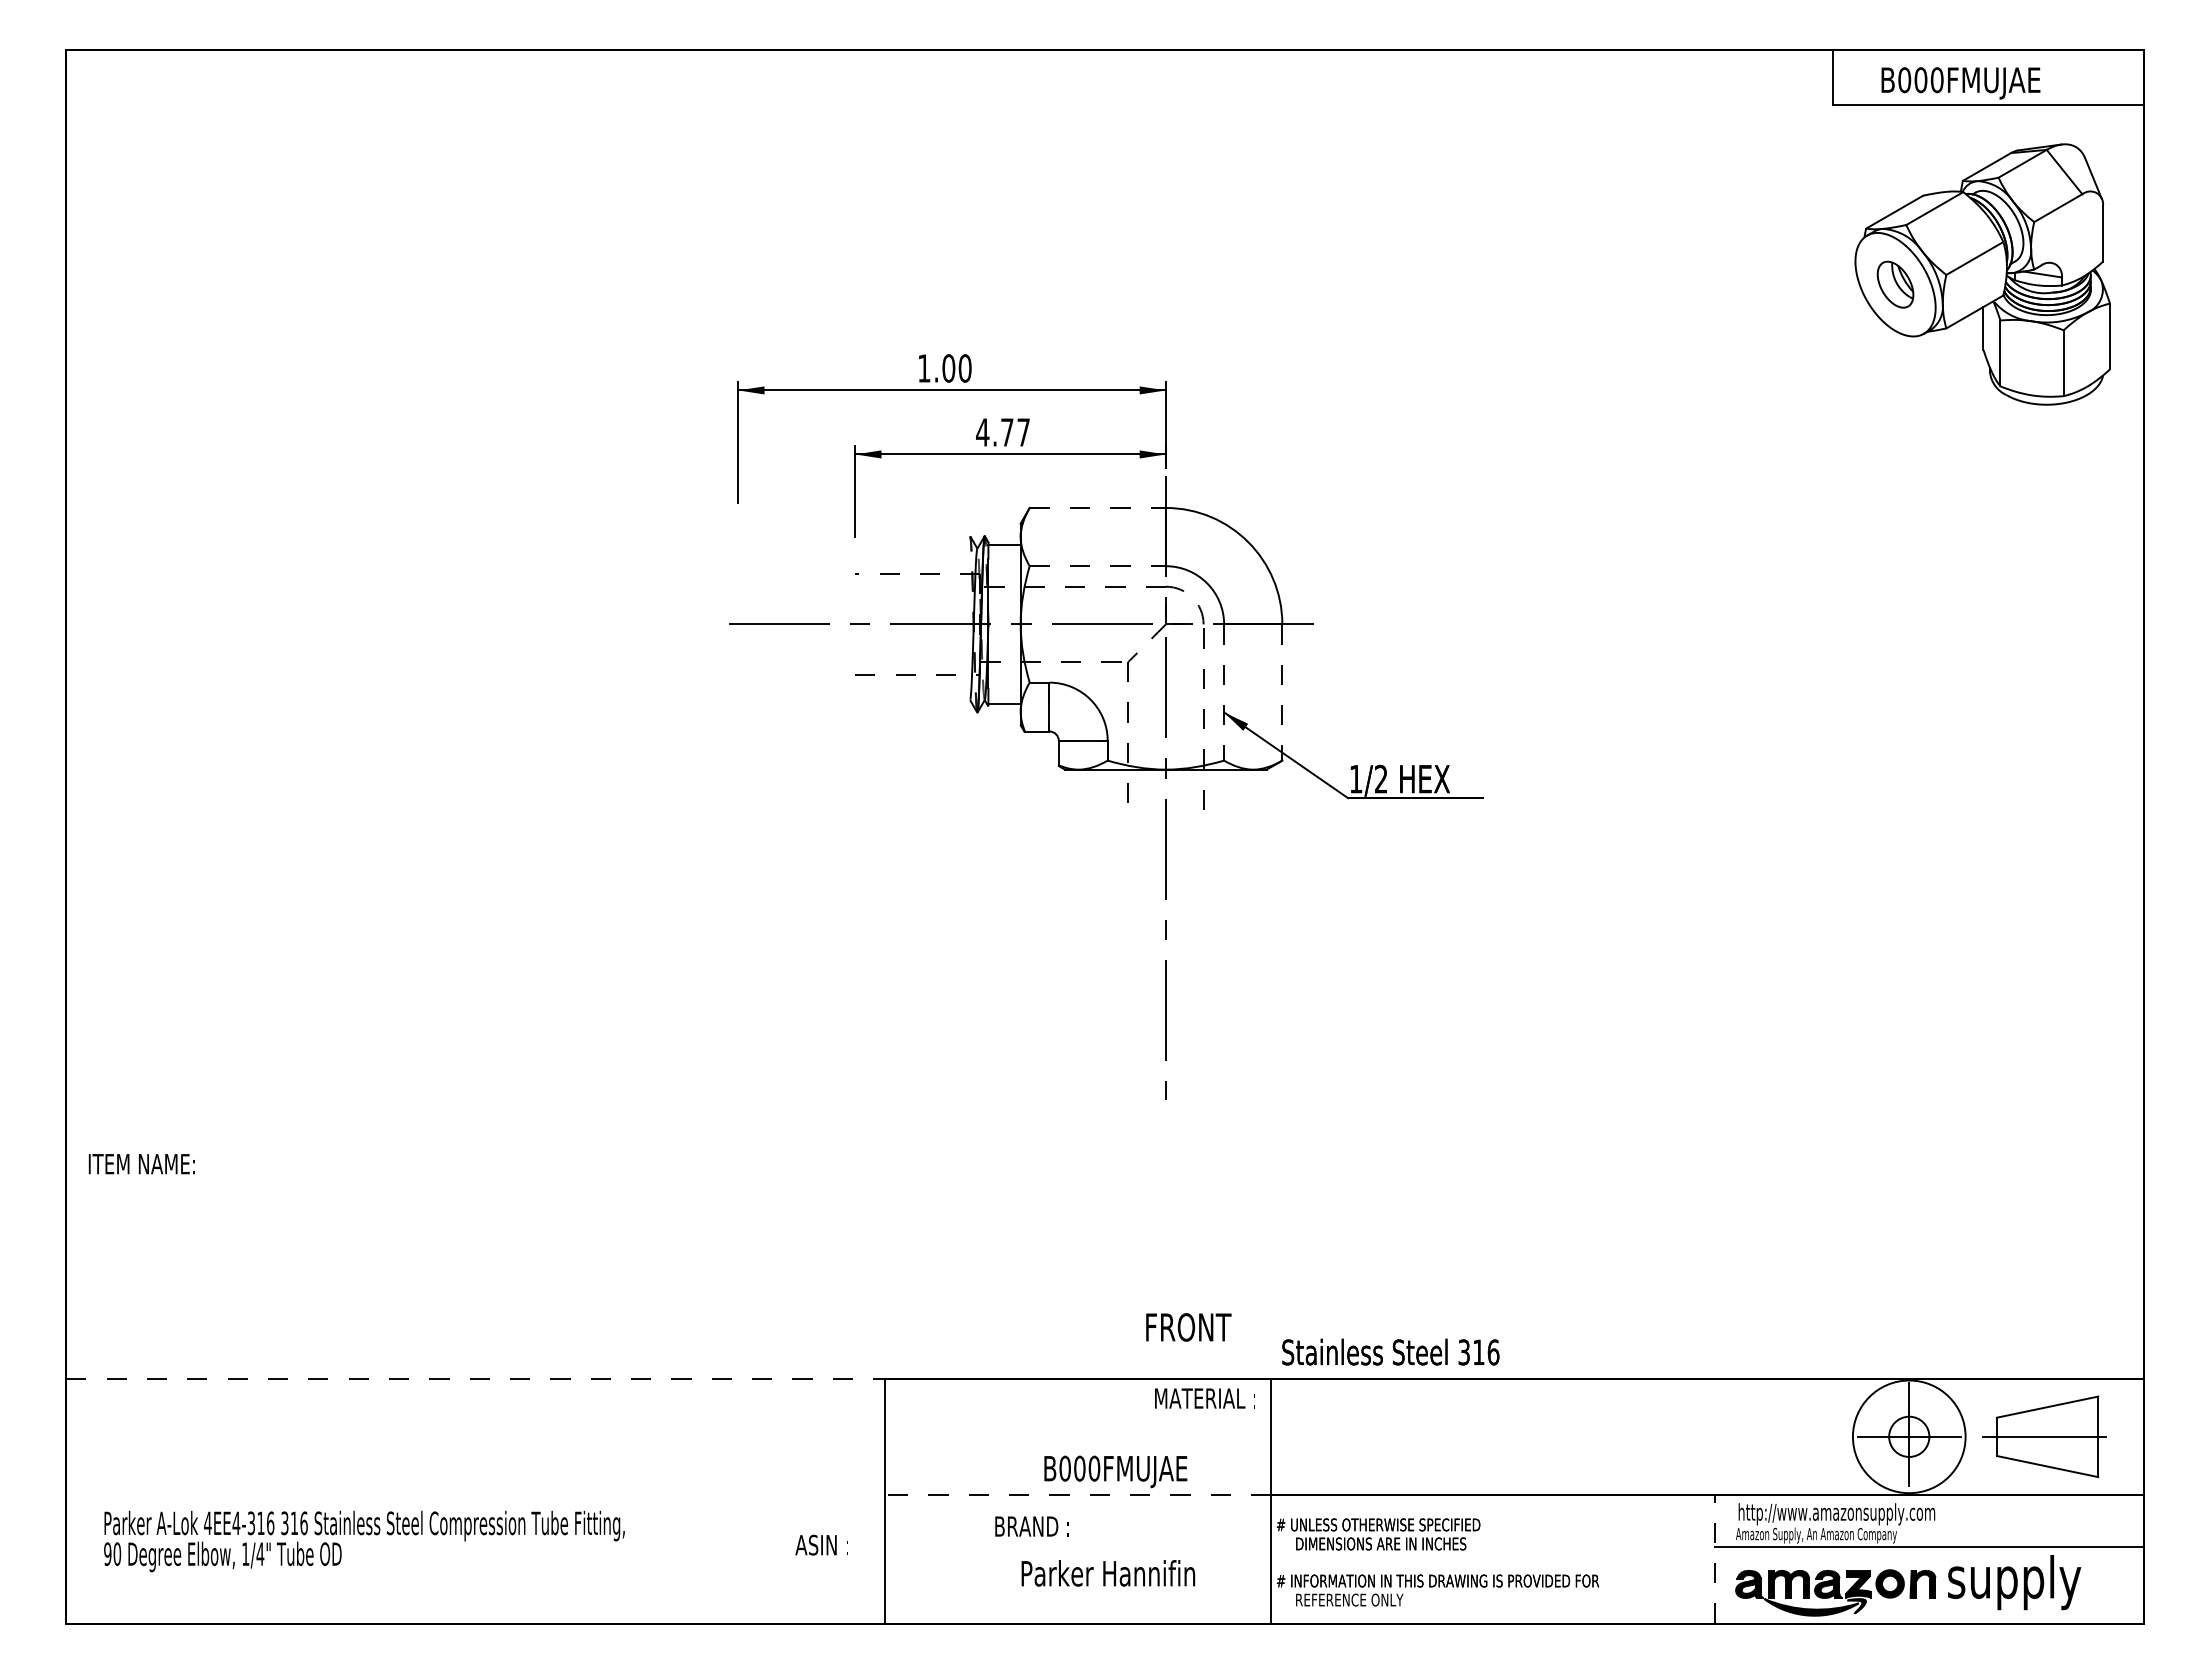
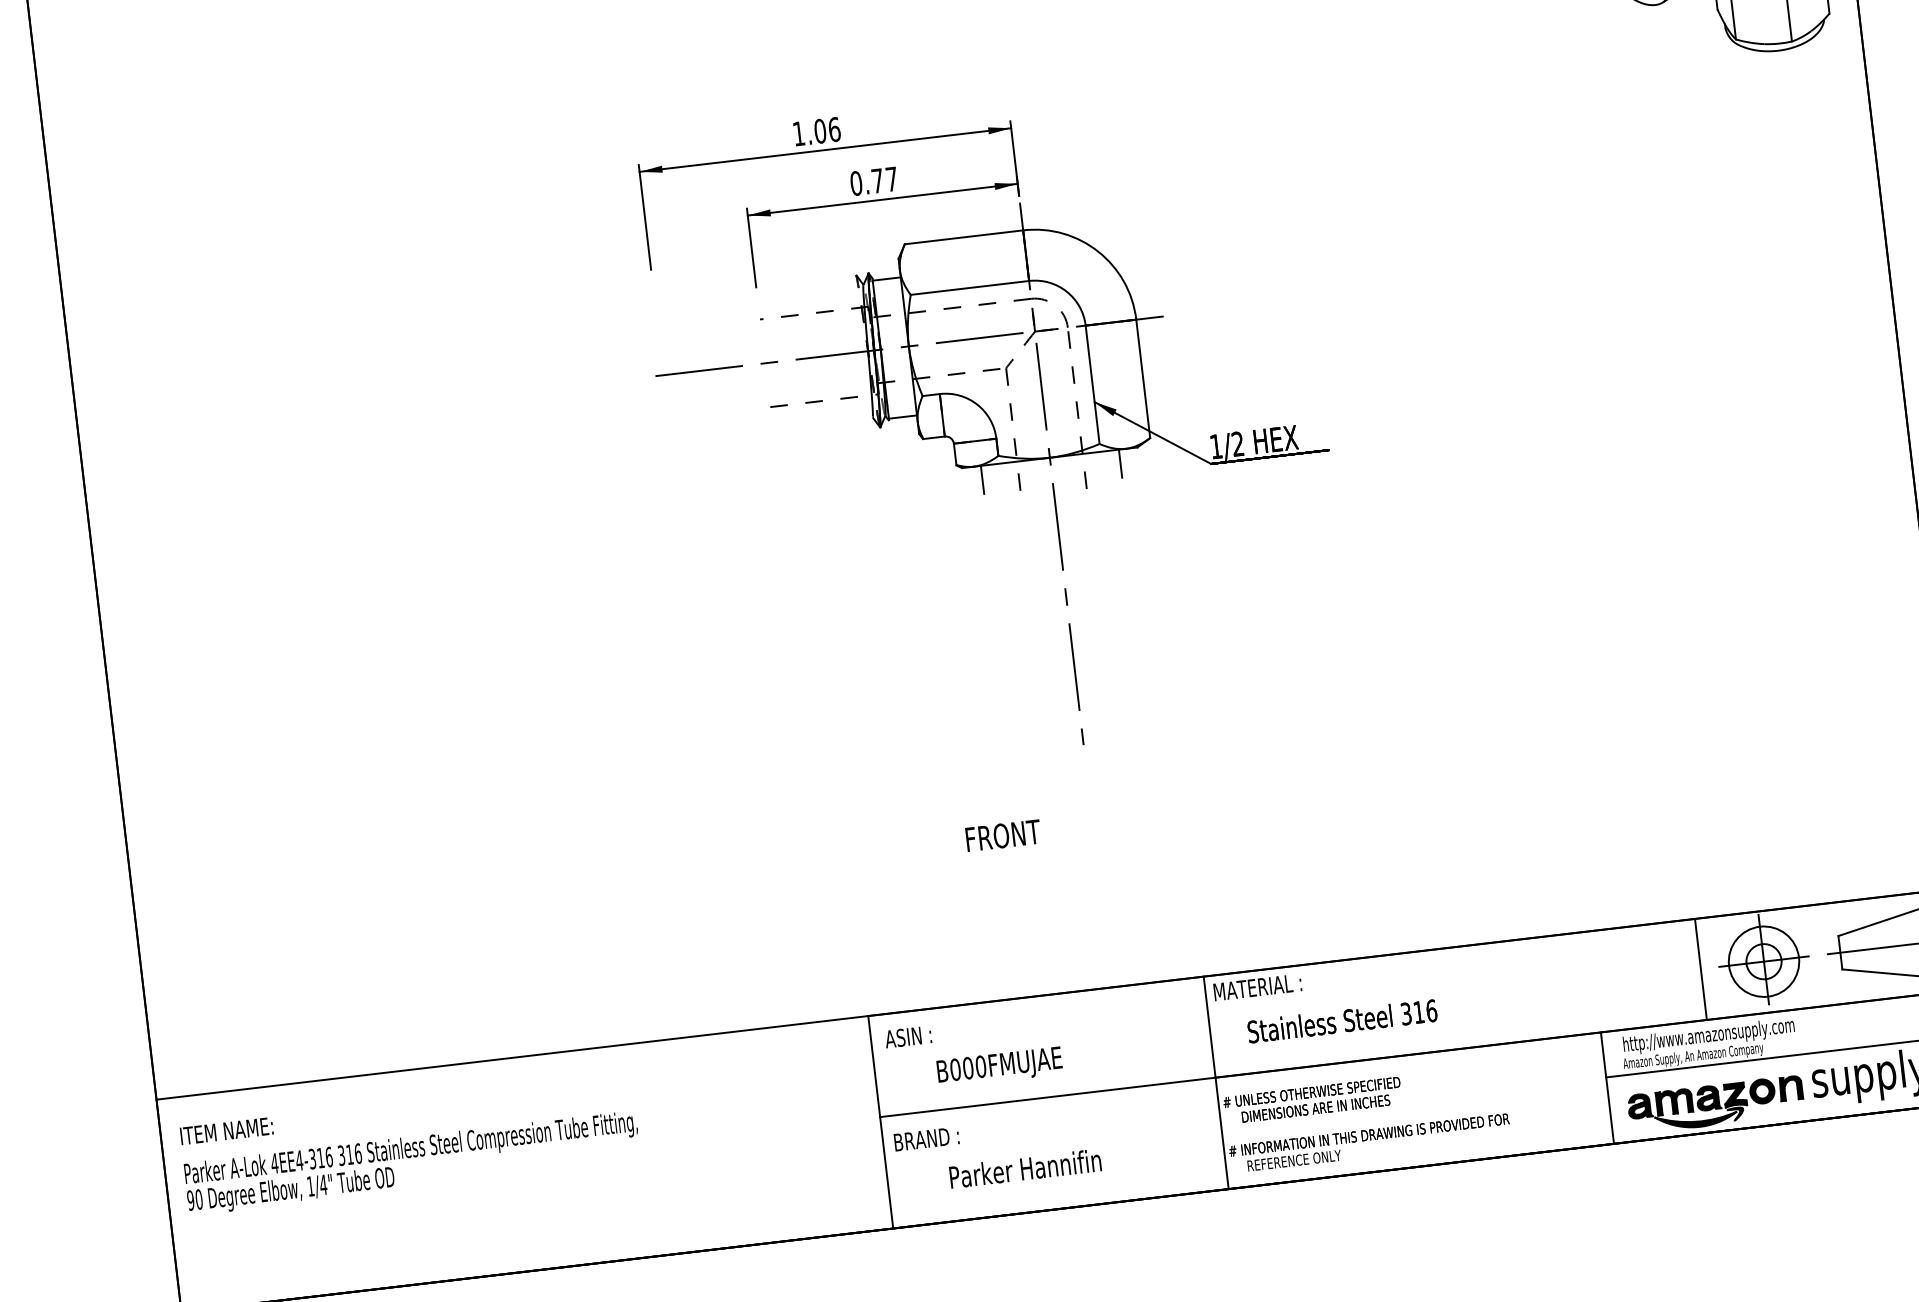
text: (964, 368) -> (833, 129), 1.00 -> 1.06
text: (982, 432) -> (856, 183), 4.77 -> 0.77
line: (1098, 507) -> (964, 236), dashed -> solid
line: (1098, 566) -> (970, 288), dashed -> solid
line: (1224, 693) -> (1093, 385), dashed -> solid
line: (1282, 693) -> (1143, 379), dashed -> solid
line: (1086, 785) -> (982, 479), added
line: (1245, 785) -> (1120, 463), added
text: (141, 1164) -> (226, 1131), moved
text: (1188, 1327) -> (1003, 835), moved
text: (1390, 1351) -> (1342, 1020), moved
line: (475, 1379) -> (512, 1058), dashed -> solid
text: (1204, 1398) -> (1257, 987), moved
circle: (1909, 1436) -> (1764, 961), size x0.71
line: (1836, 1437) -> (1700, 969), added
text: (1115, 1471) -> (999, 1067), moved
line: (1078, 1495) -> (1048, 1097), dashed -> solid
text: (1031, 1526) -> (926, 1139), moved
text: (364, 1541) -> (412, 1163), moved
text: (821, 1544) -> (907, 1036), moved
line: (1714, 1558) -> (1607, 1087), dashed -> solid
text: (1108, 1573) -> (1025, 1168), moved

